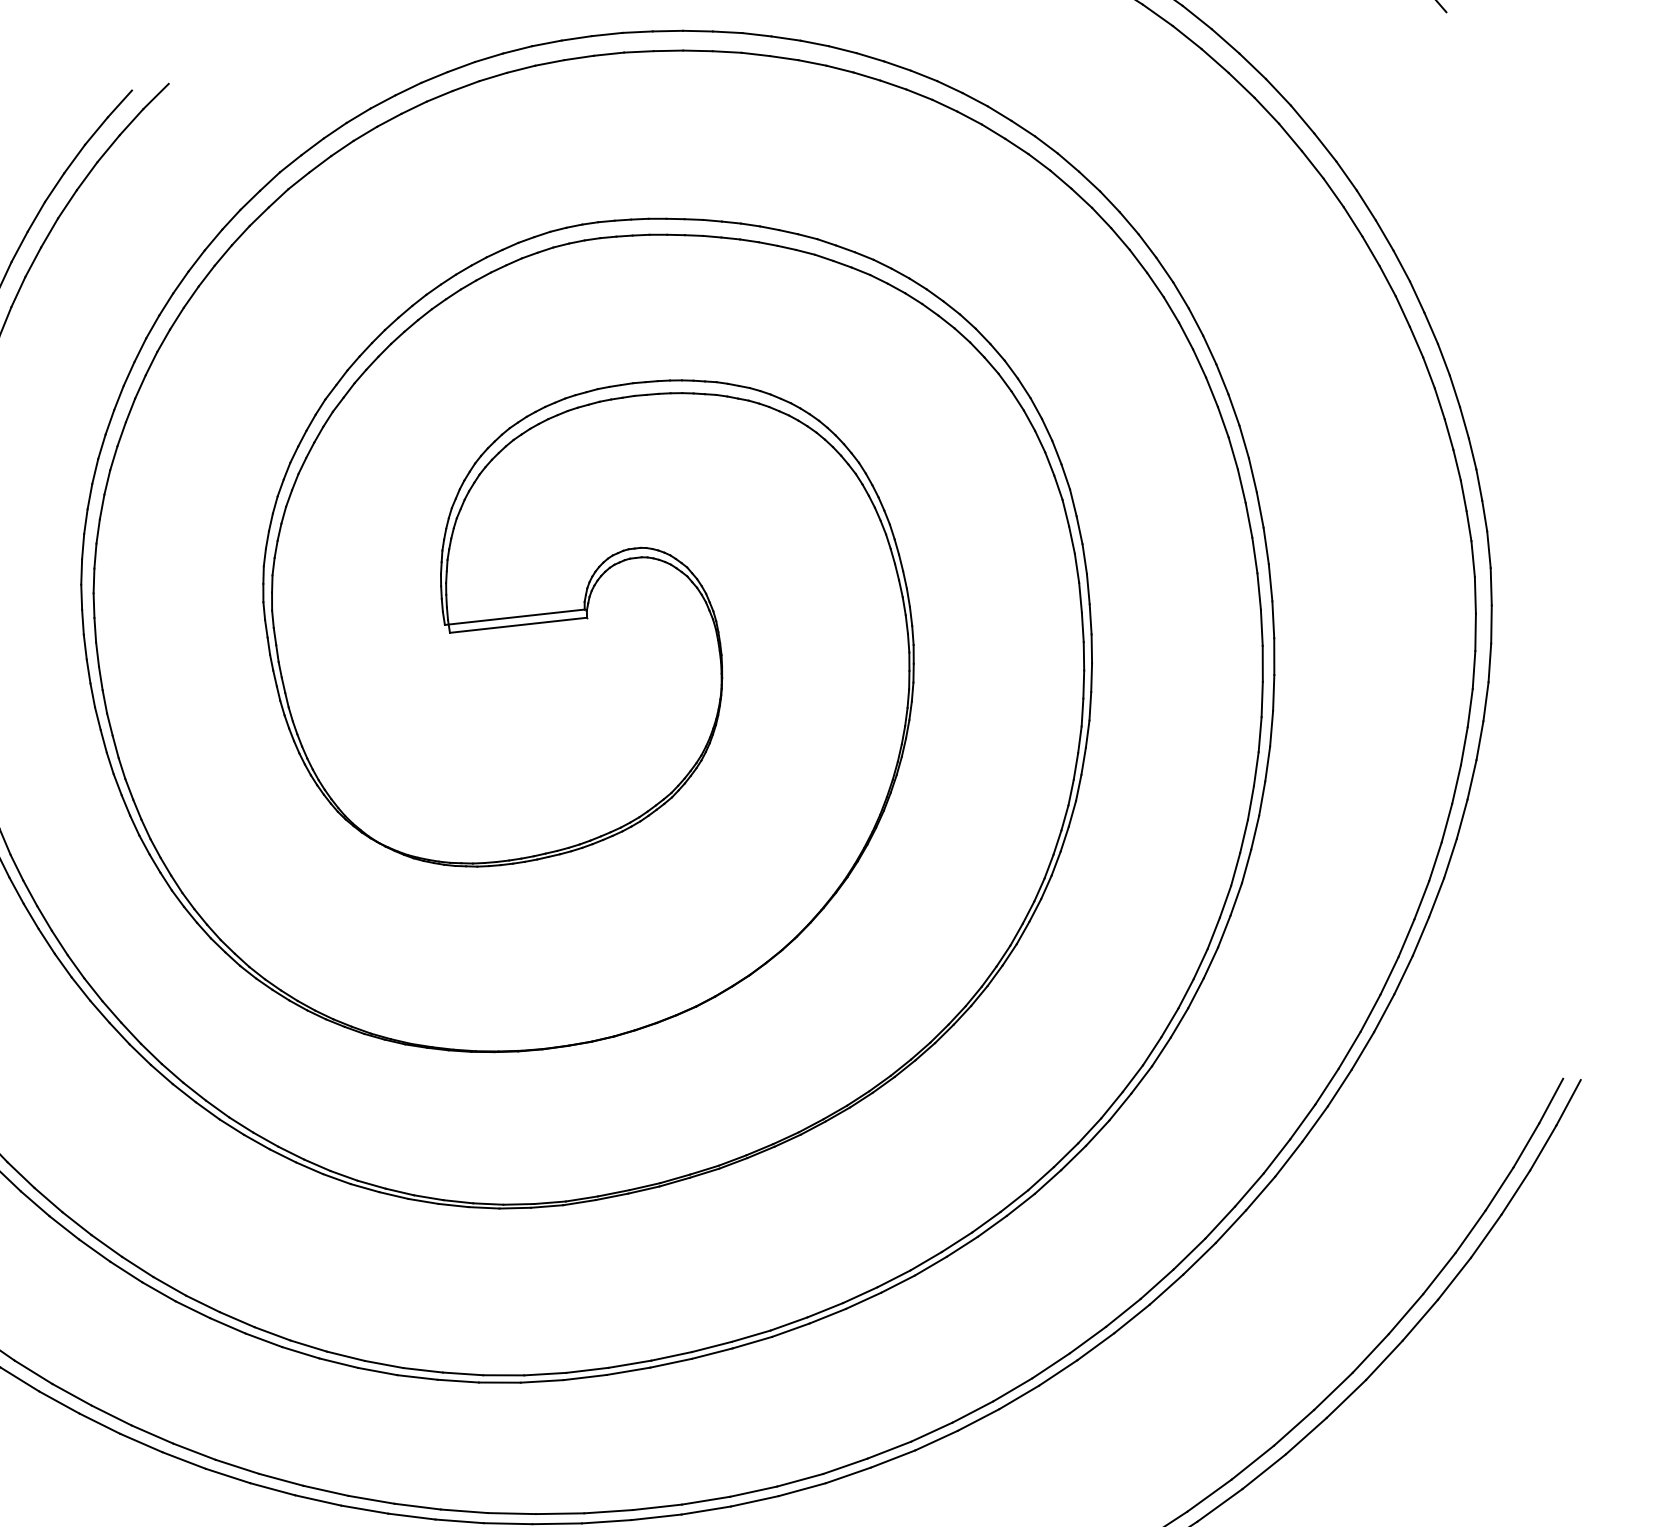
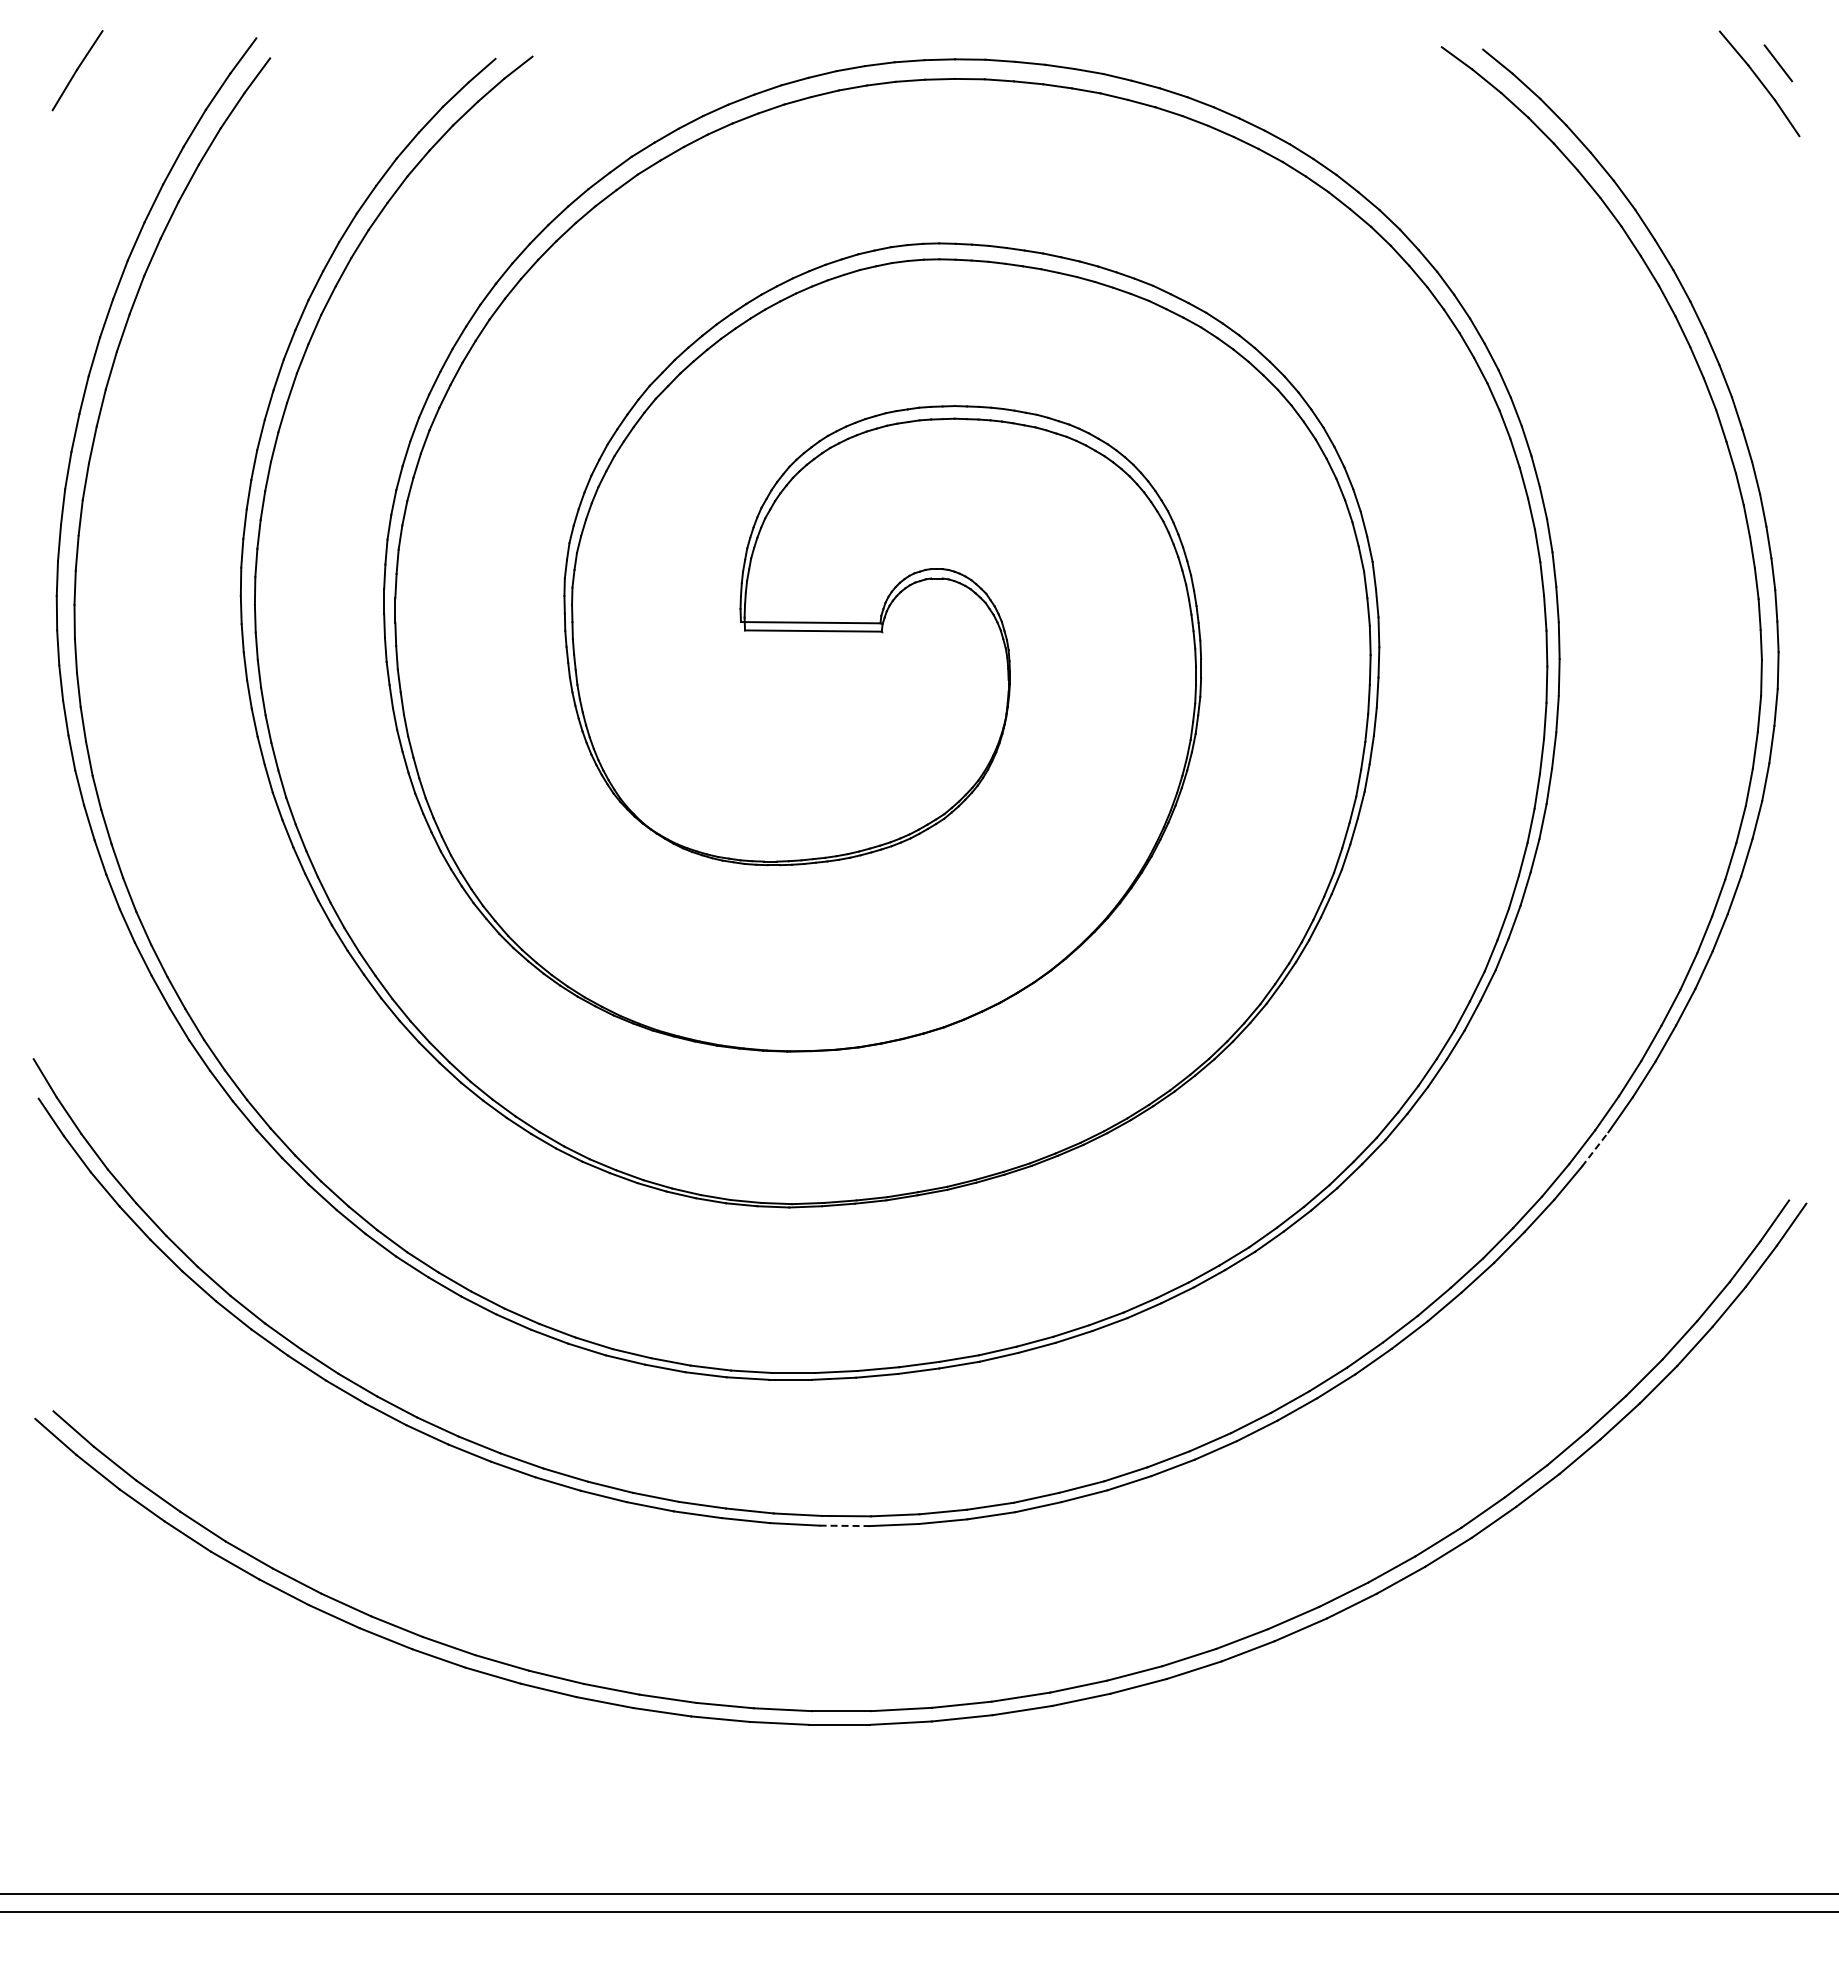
line: (1363, 1050) -> (1595, 1149), solid -> dashed
line: (657, 1516) -> (845, 1525), solid -> dashed

